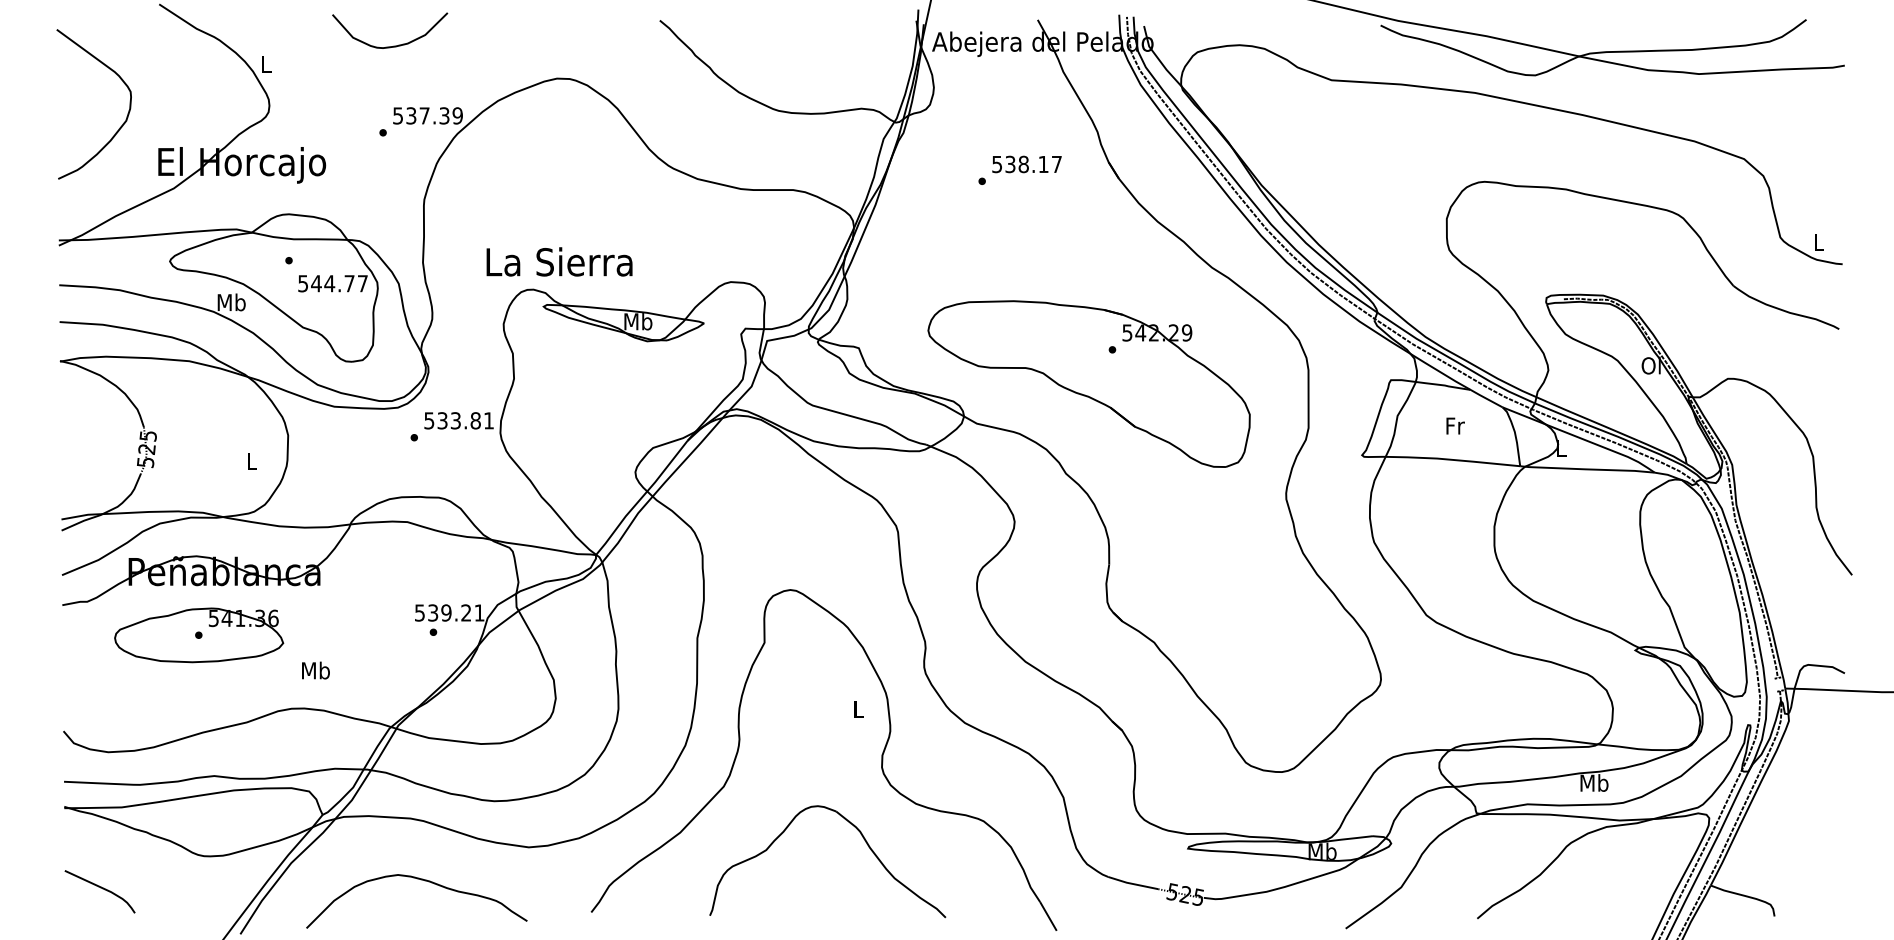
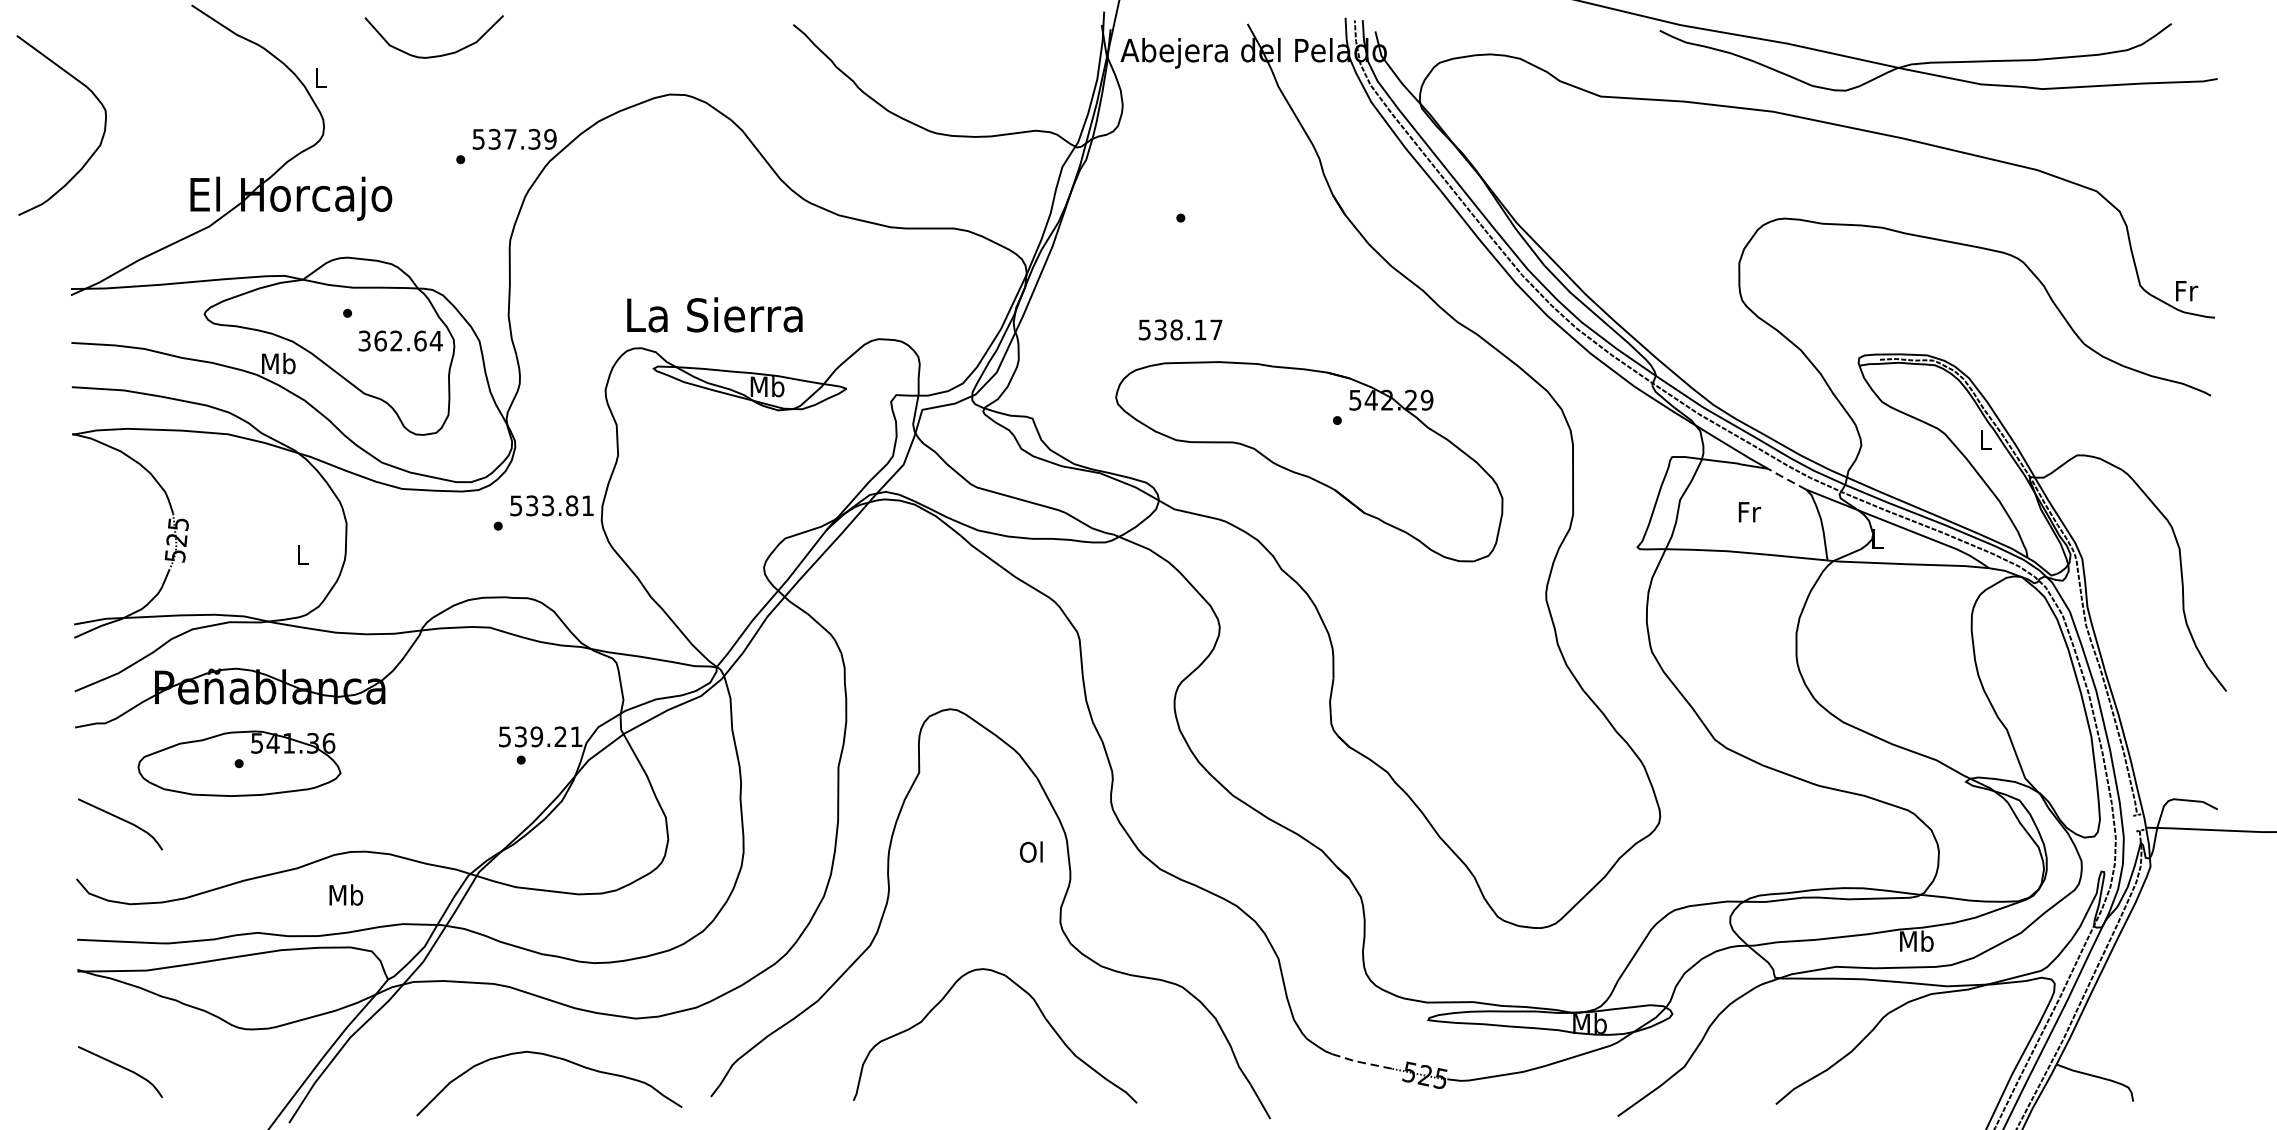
curve: (393, 45) -> (438, 54), moved
curve: (119, 127) -> (92, 153), moved
text: (1026, 164) -> (1179, 330), moved
text: (1819, 241) -> (2187, 290), L -> Fr
text: (559, 261) -> (714, 314), moved
text: (333, 283) -> (401, 340), 544.77 -> 362.64
text: (1650, 365) -> (1984, 439), Ol -> L
line: (1485, 398) -> (1785, 479), solid -> dashed
text: (315, 670) -> (345, 894), moved
curve: (100, 682) -> (121, 820), added
text: (857, 708) -> (1030, 851), L -> Ol
curve: (424, 881) -> (558, 1059), moved
line: (1132, 883) -> (1361, 1062), solid -> dashed

